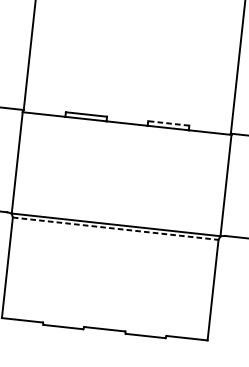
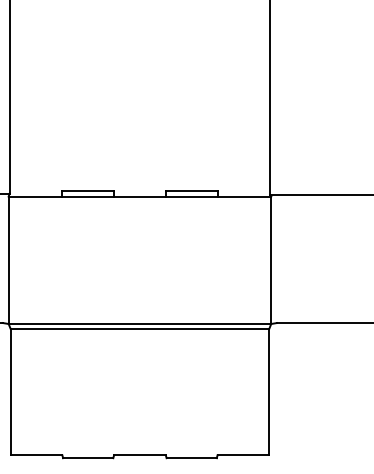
line: (168, 123) -> (191, 190), dashed -> solid
line: (116, 228) -> (140, 328), dashed -> solid

